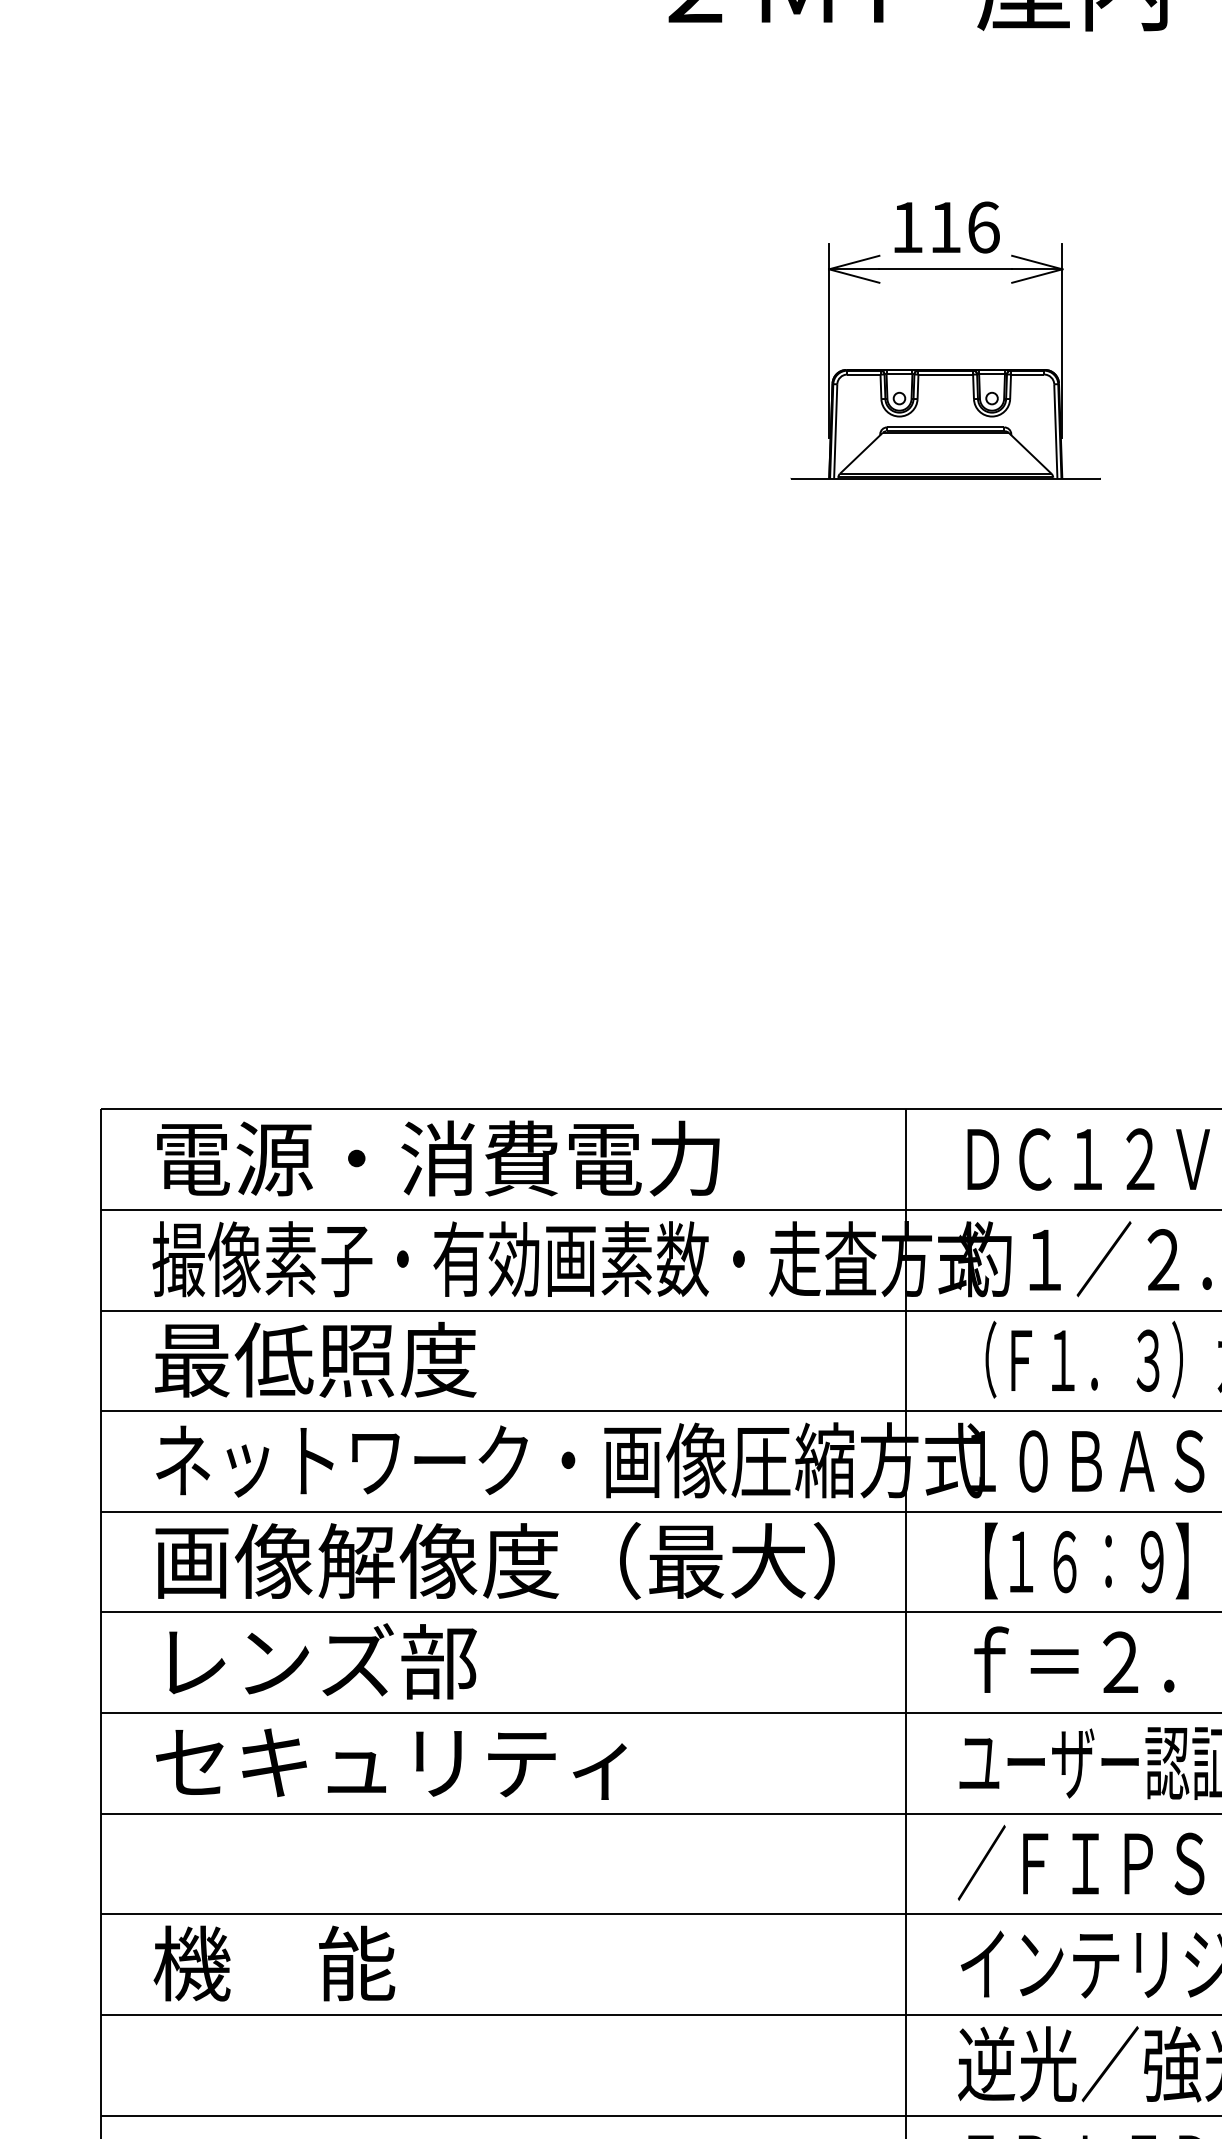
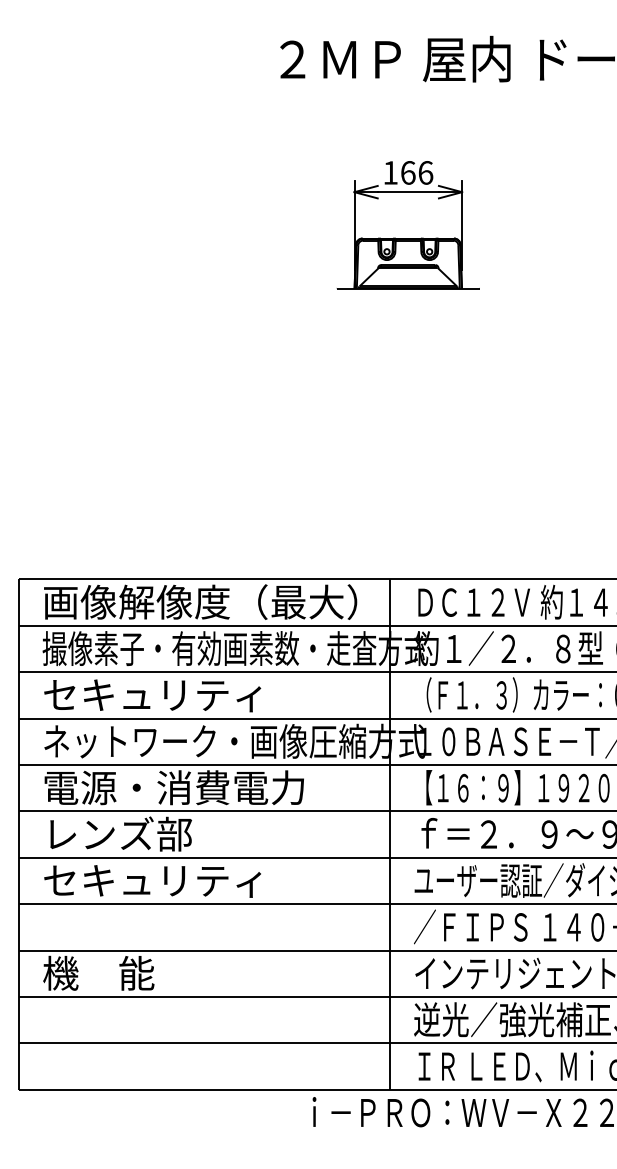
text: (946, 226) -> (408, 172), 116 -> 166
text: (495, 1157) -> (200, 601), 電源・消費電力 -> 画像解像度（最大）
text: (390, 1358) -> (152, 694), 最低照度 -> セキュリティ
text: (495, 1560) -> (200, 787), 画像解像度（最大） -> 電源・消費電力

